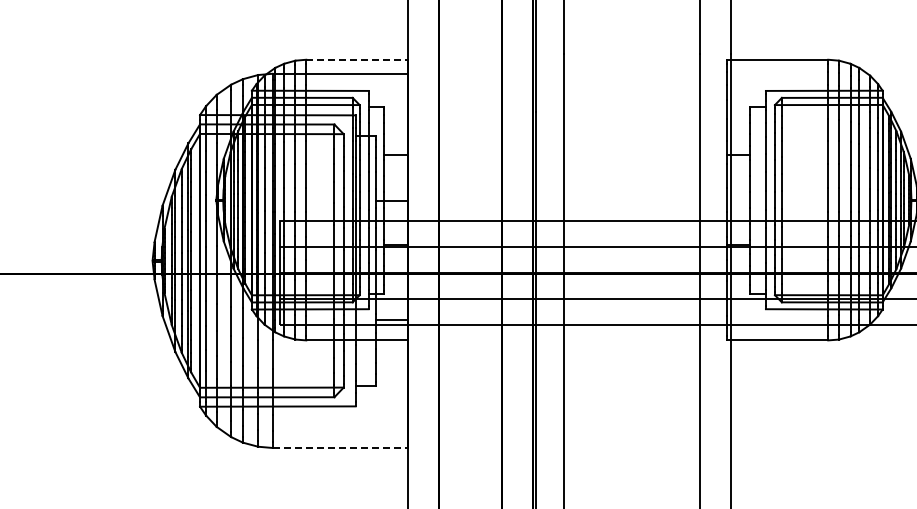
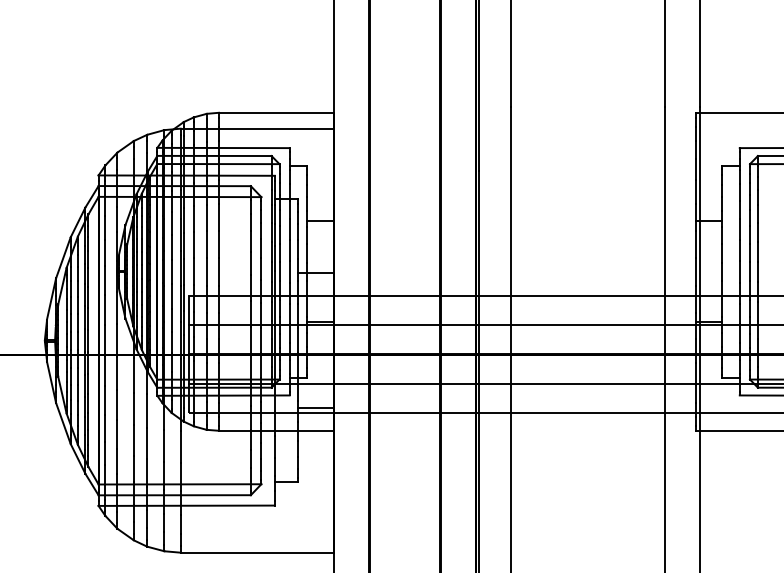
line: (356, 59) -> (275, 112), dashed -> solid
line: (340, 447) -> (257, 552), dashed -> solid

